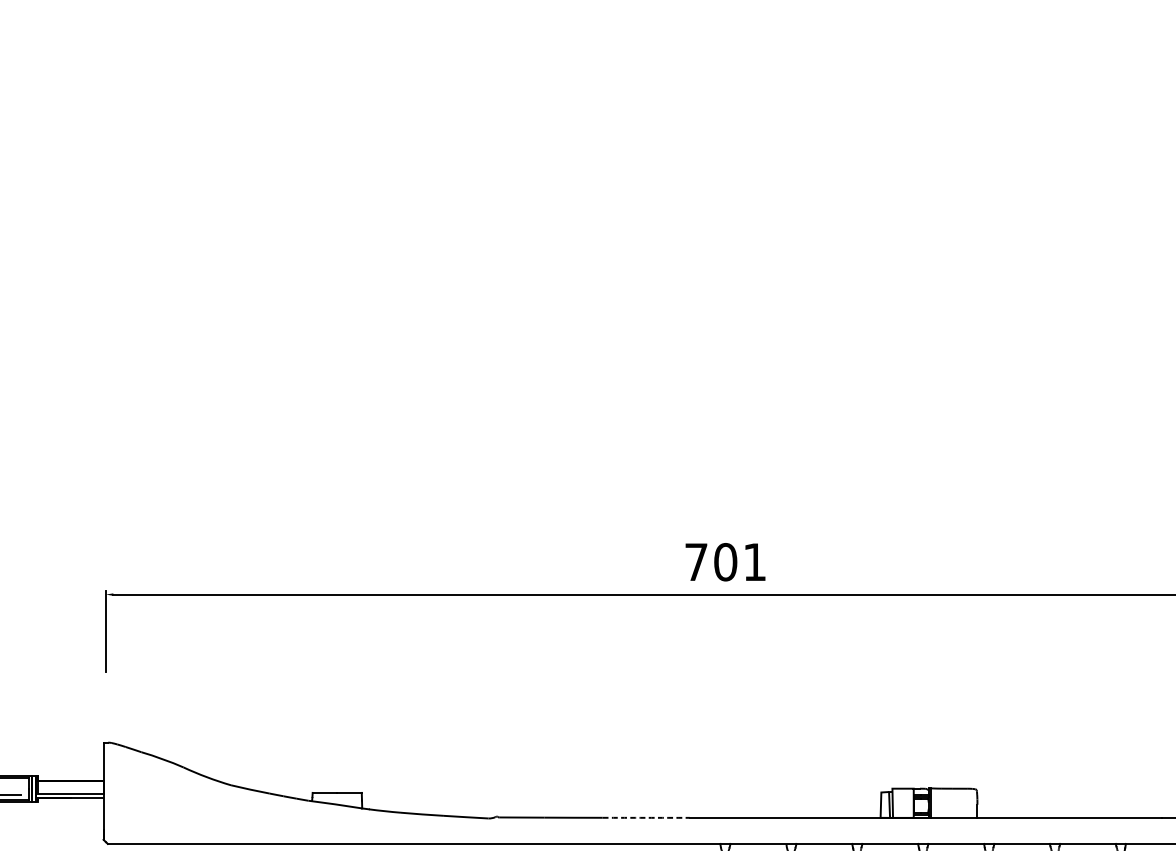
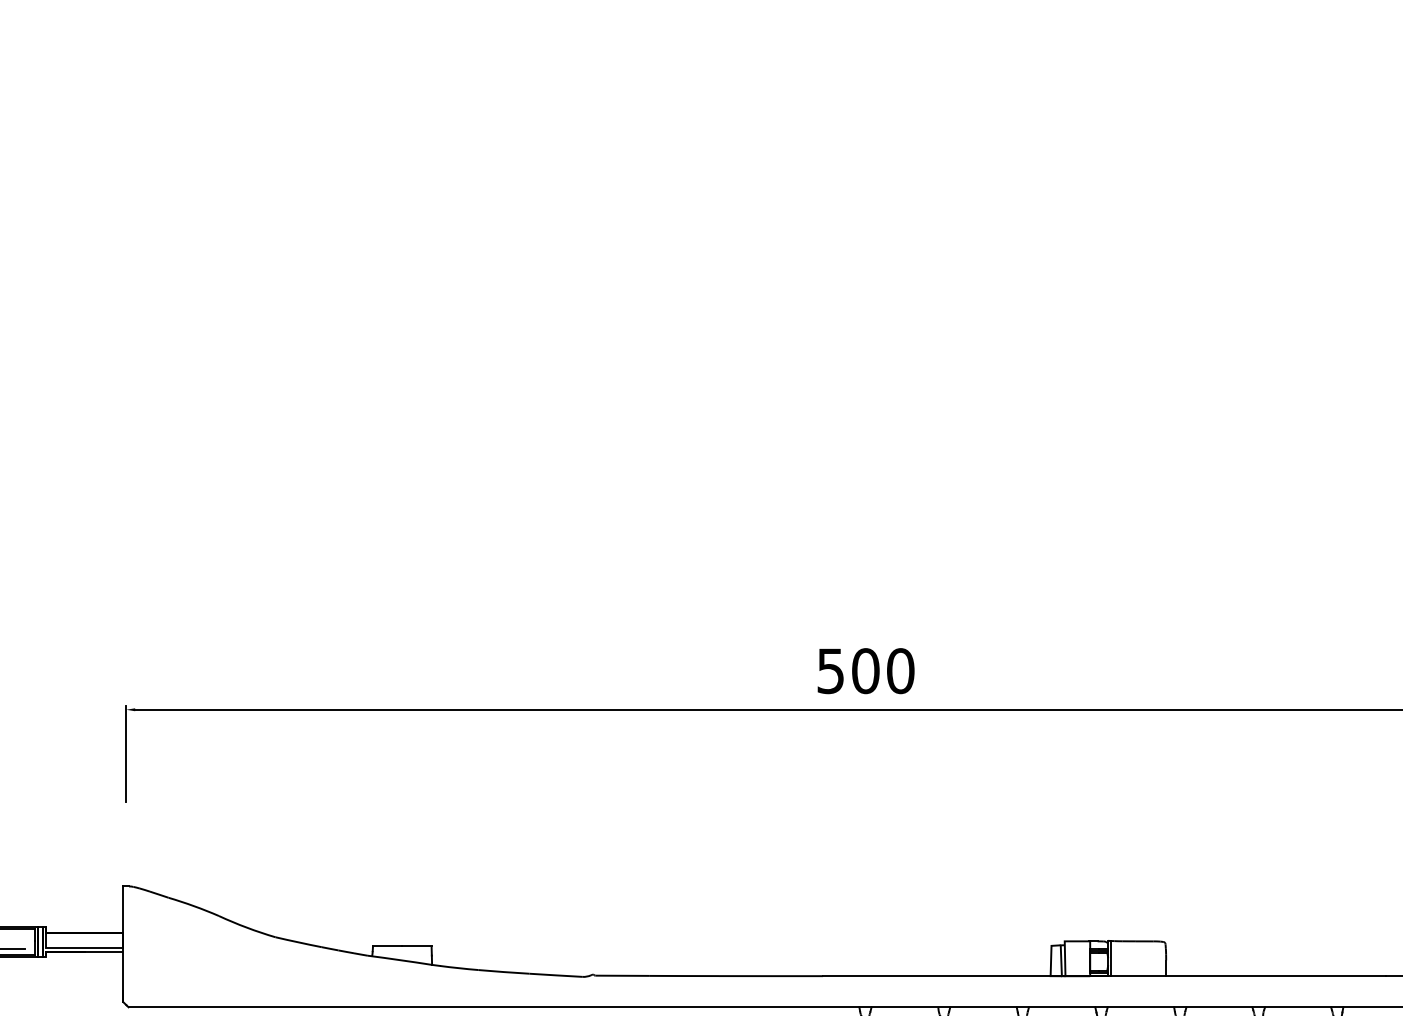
text: (725, 562) -> (865, 671), 701 -> 500
arc: (646, 818) -> (771, 976), dashed -> solid

